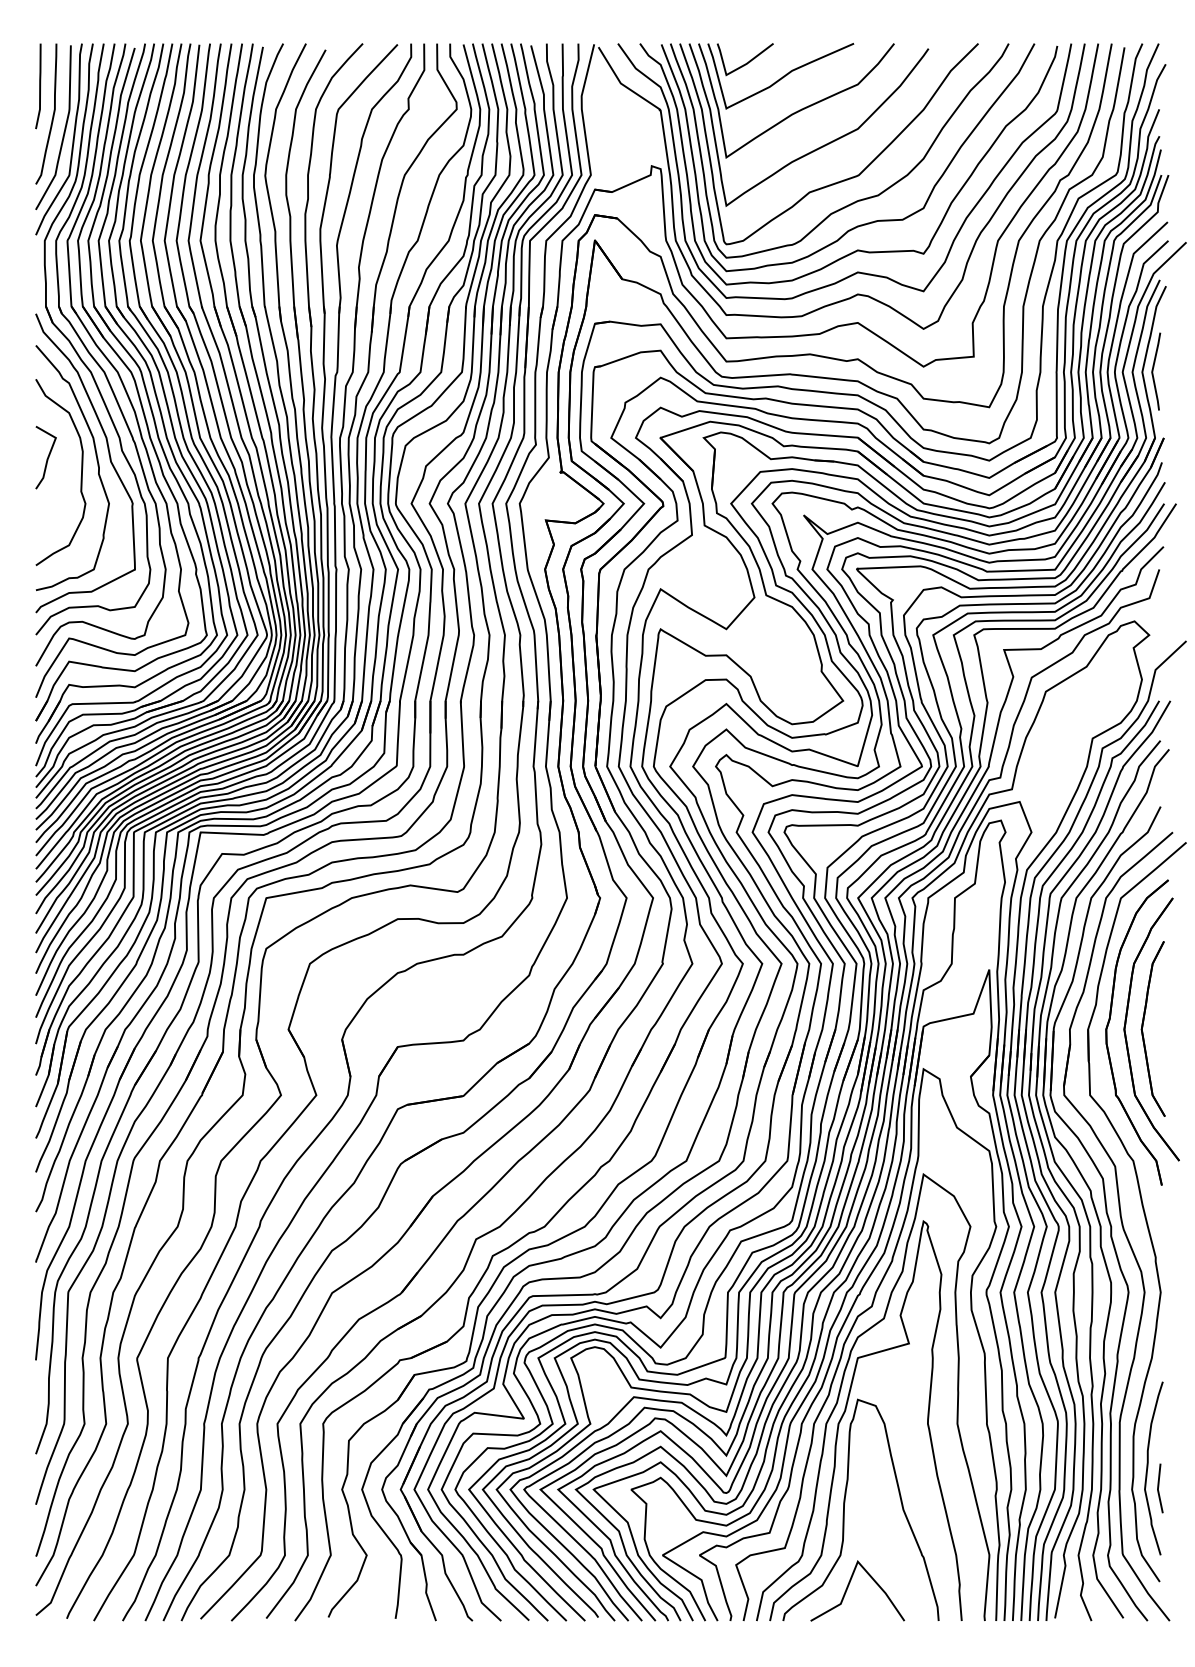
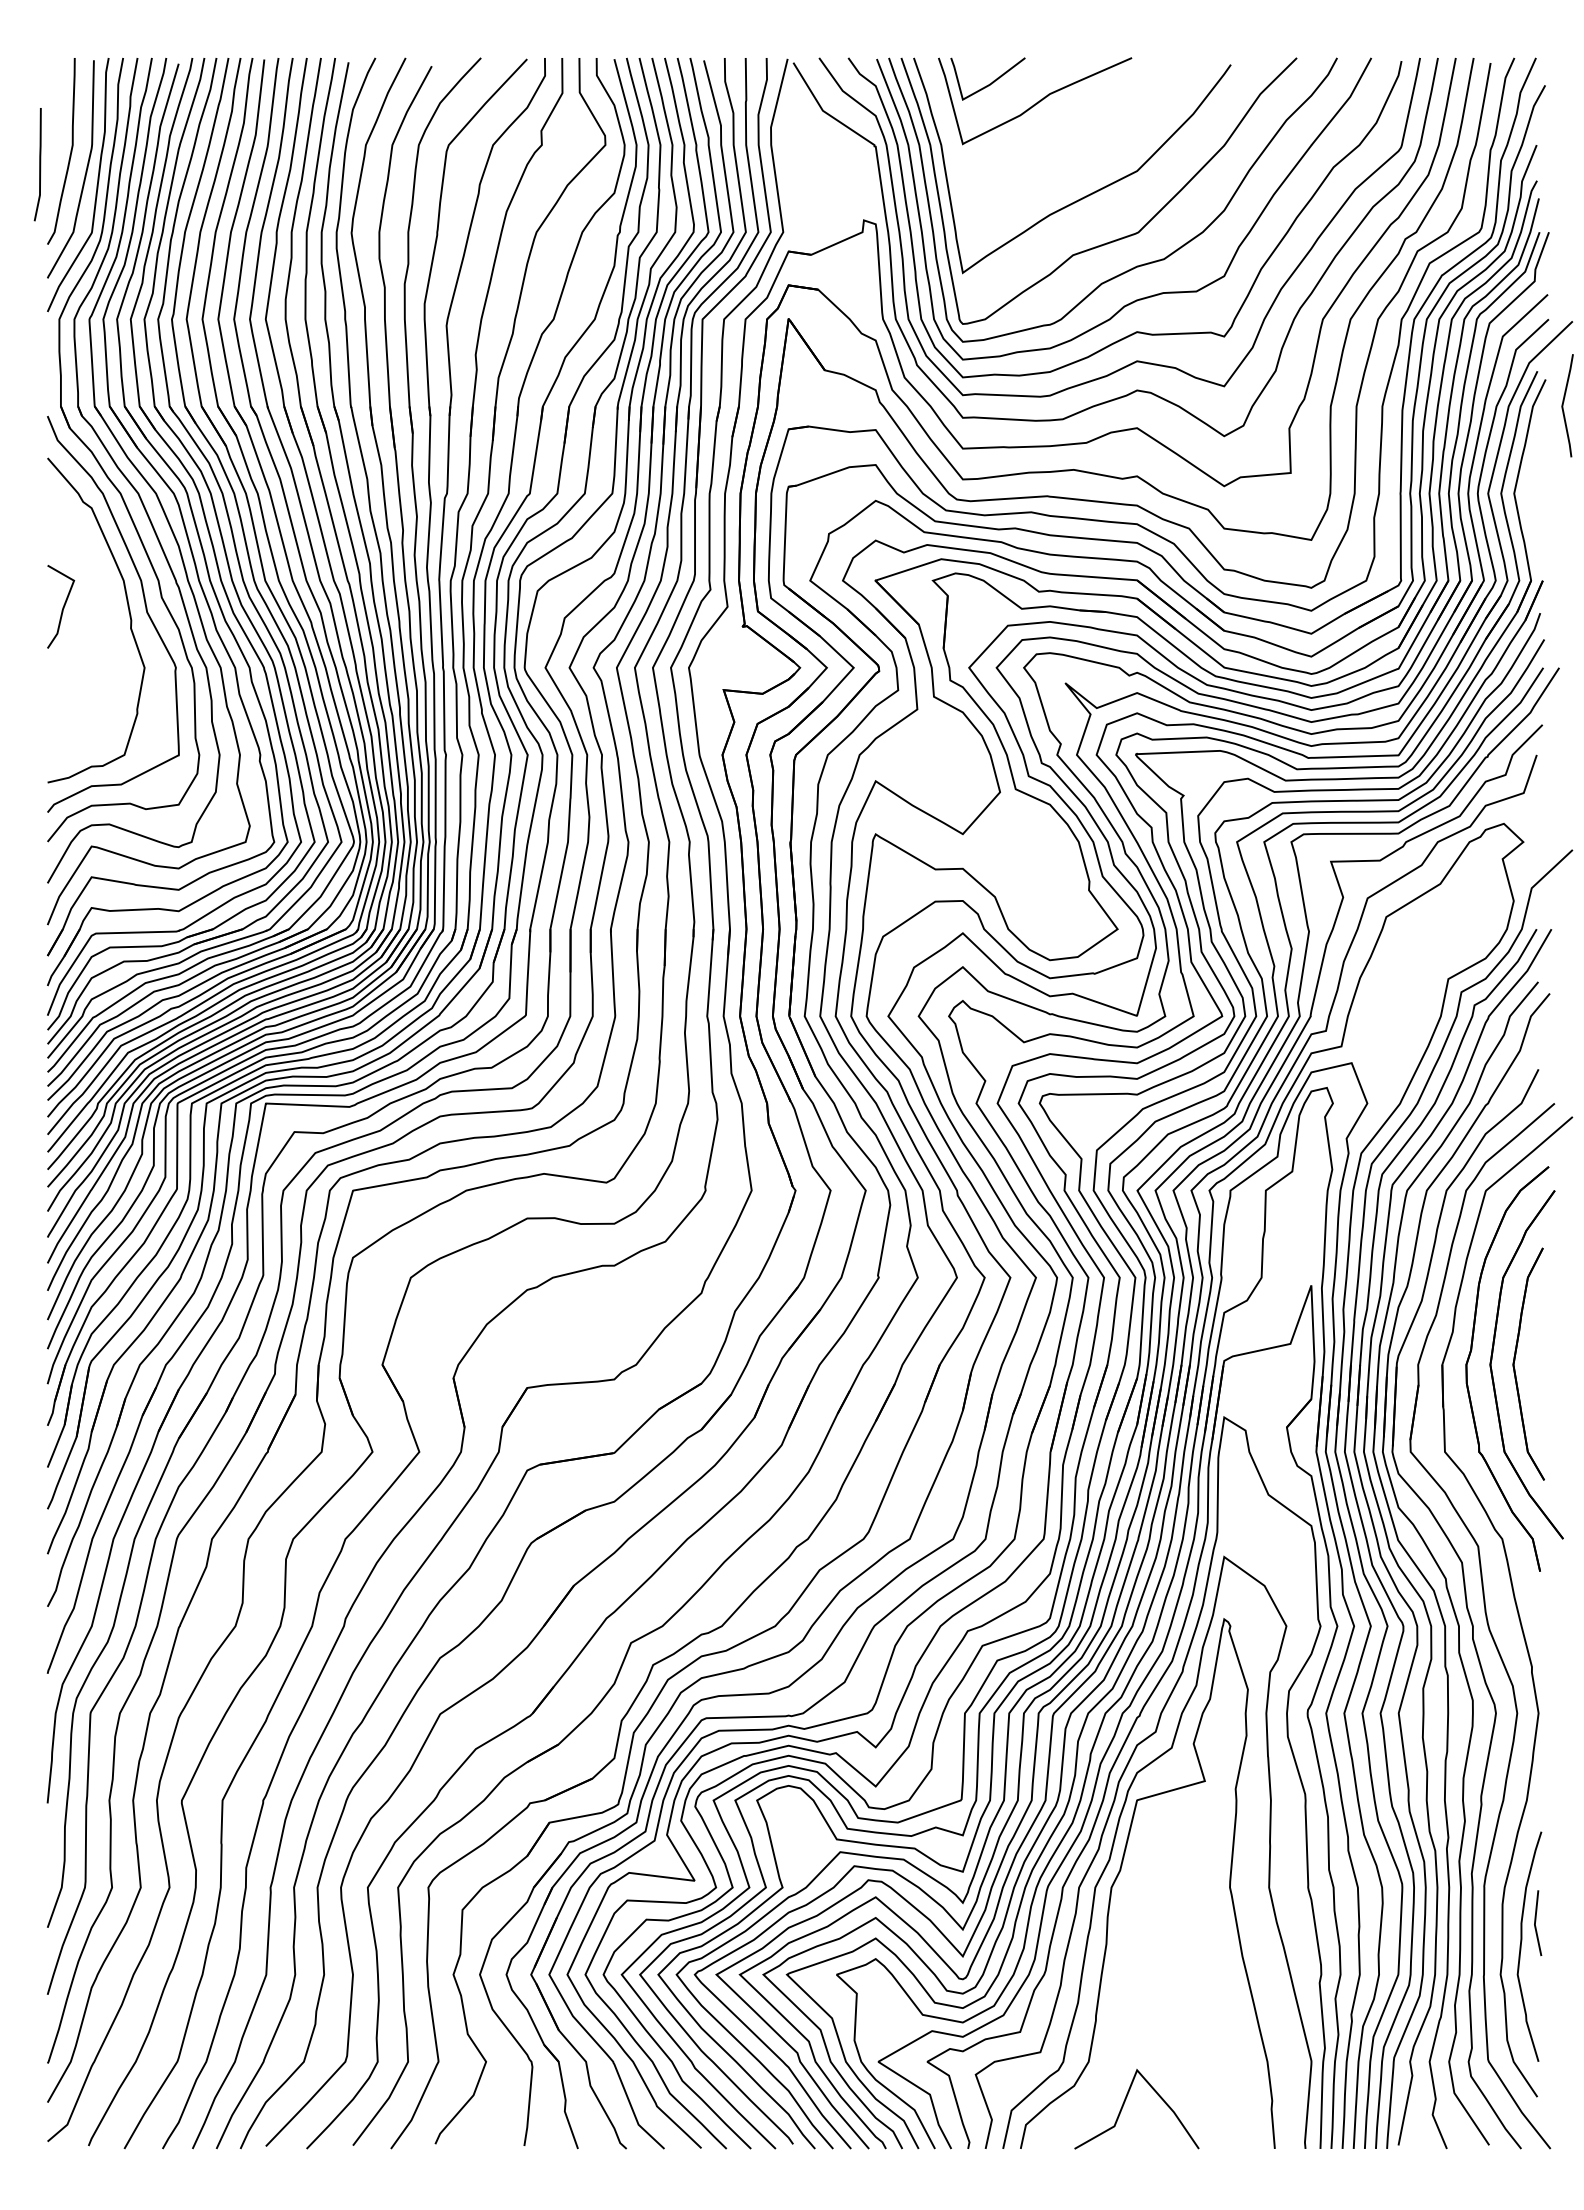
line: (39, 86) -> (39, 164), moved
curve: (800, 109) -> (1060, 145), removed
line: (1153, 371) -> (1563, 405), moved
curve: (81, 472) -> (107, 626), removed
line: (1159, 1487) -> (1536, 1921), moved
curve: (844, 1509) -> (1119, 2001), removed

